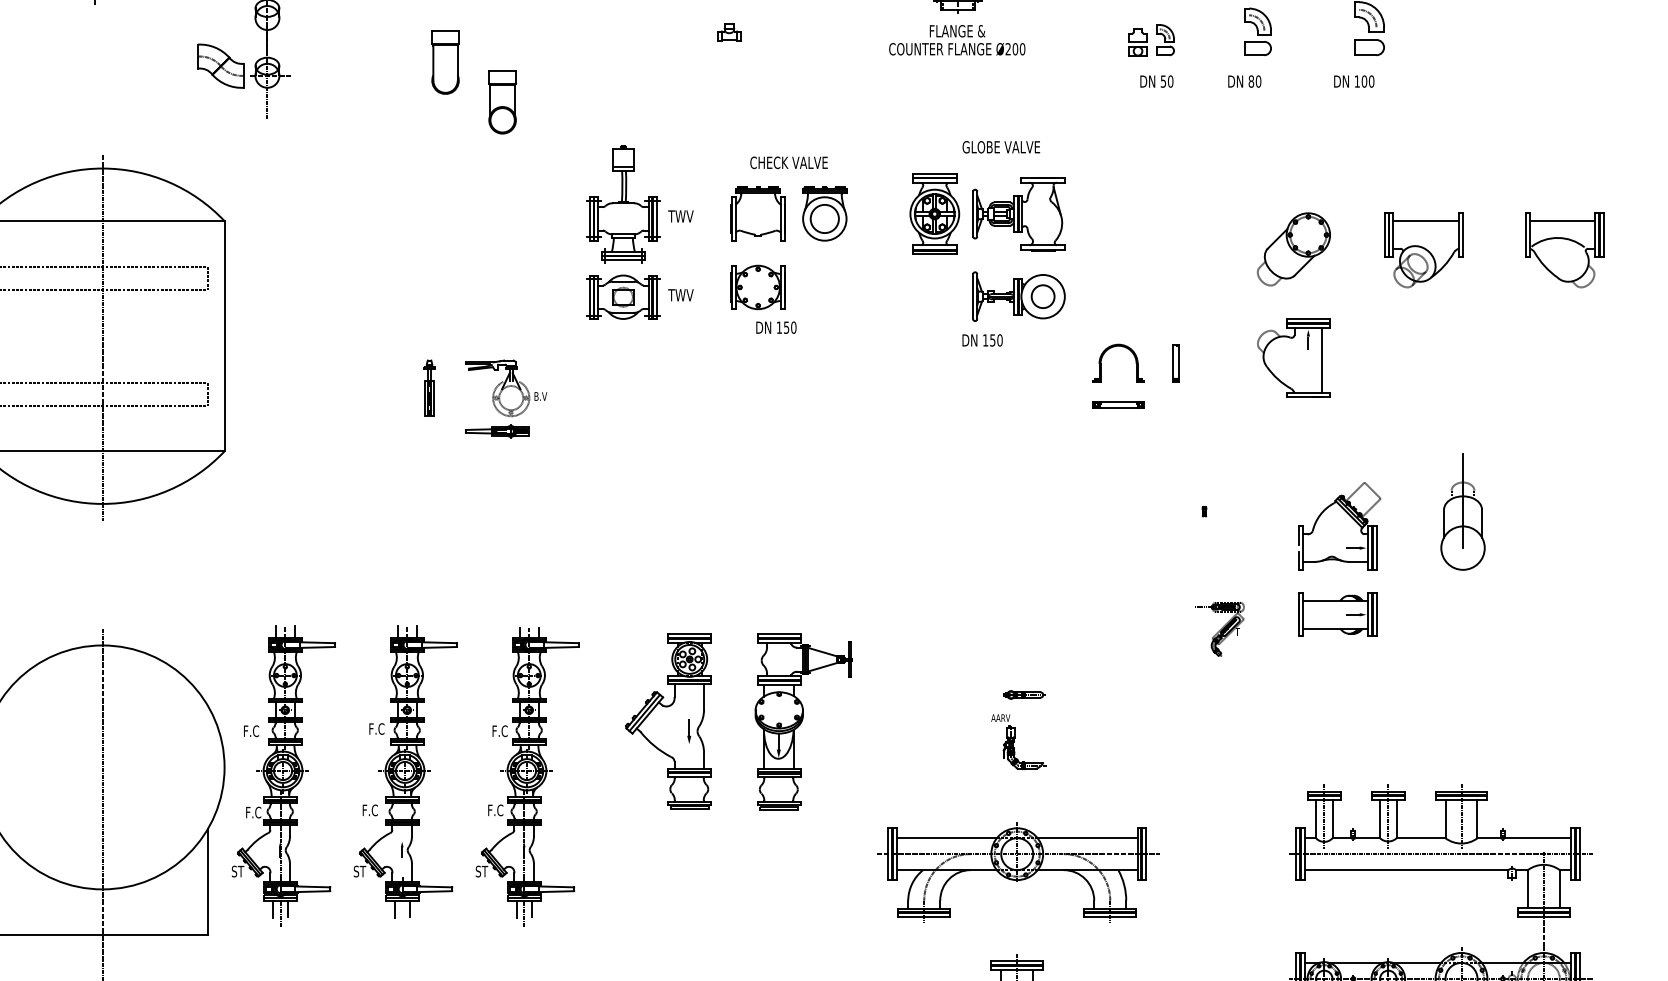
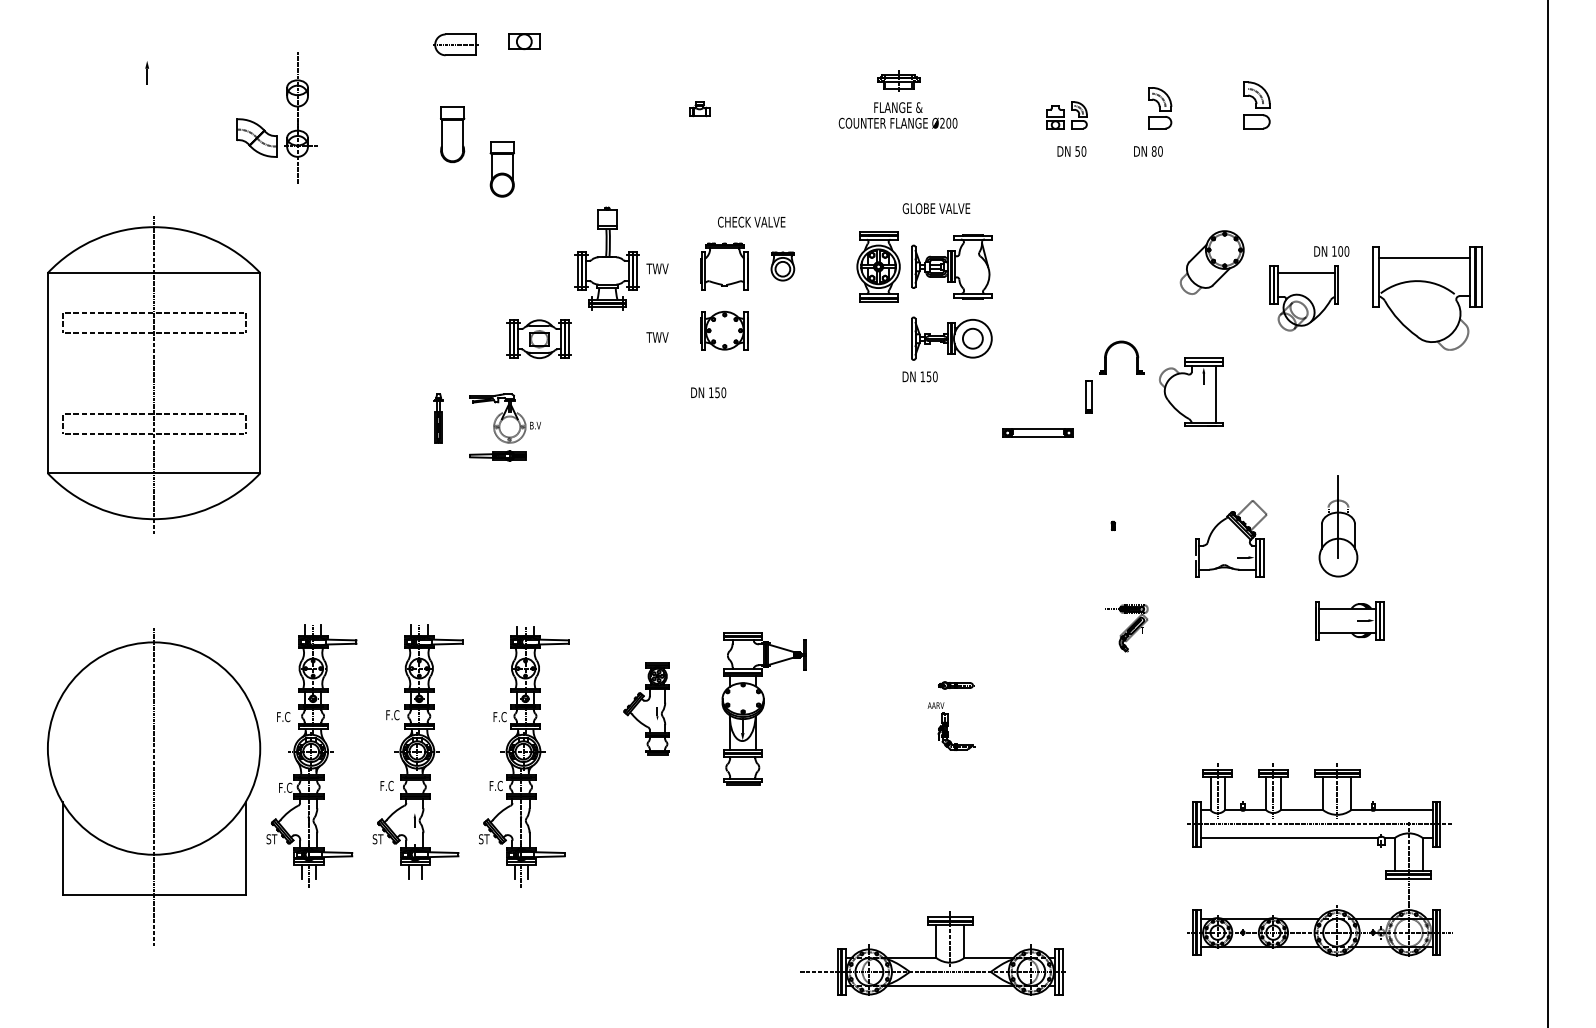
text: (1353, 81) -> (1331, 251), moved
part: (824, 213) -> (782, 266), size x0.6
part: (1293, 249) -> (1211, 262), moved
part: (1564, 250) -> (1426, 298), size x1.6
part: (622, 296) -> (538, 338), moved
text: (776, 327) -> (708, 392), moved
part: (1110, 349) -> (1114, 345), moved
part: (1118, 404) -> (1038, 432), size x1.6
part: (1337, 614) -> (1349, 620), moved
part: (668, 721) -> (646, 708), size x0.6
part: (1018, 871) -> (951, 839), removed

